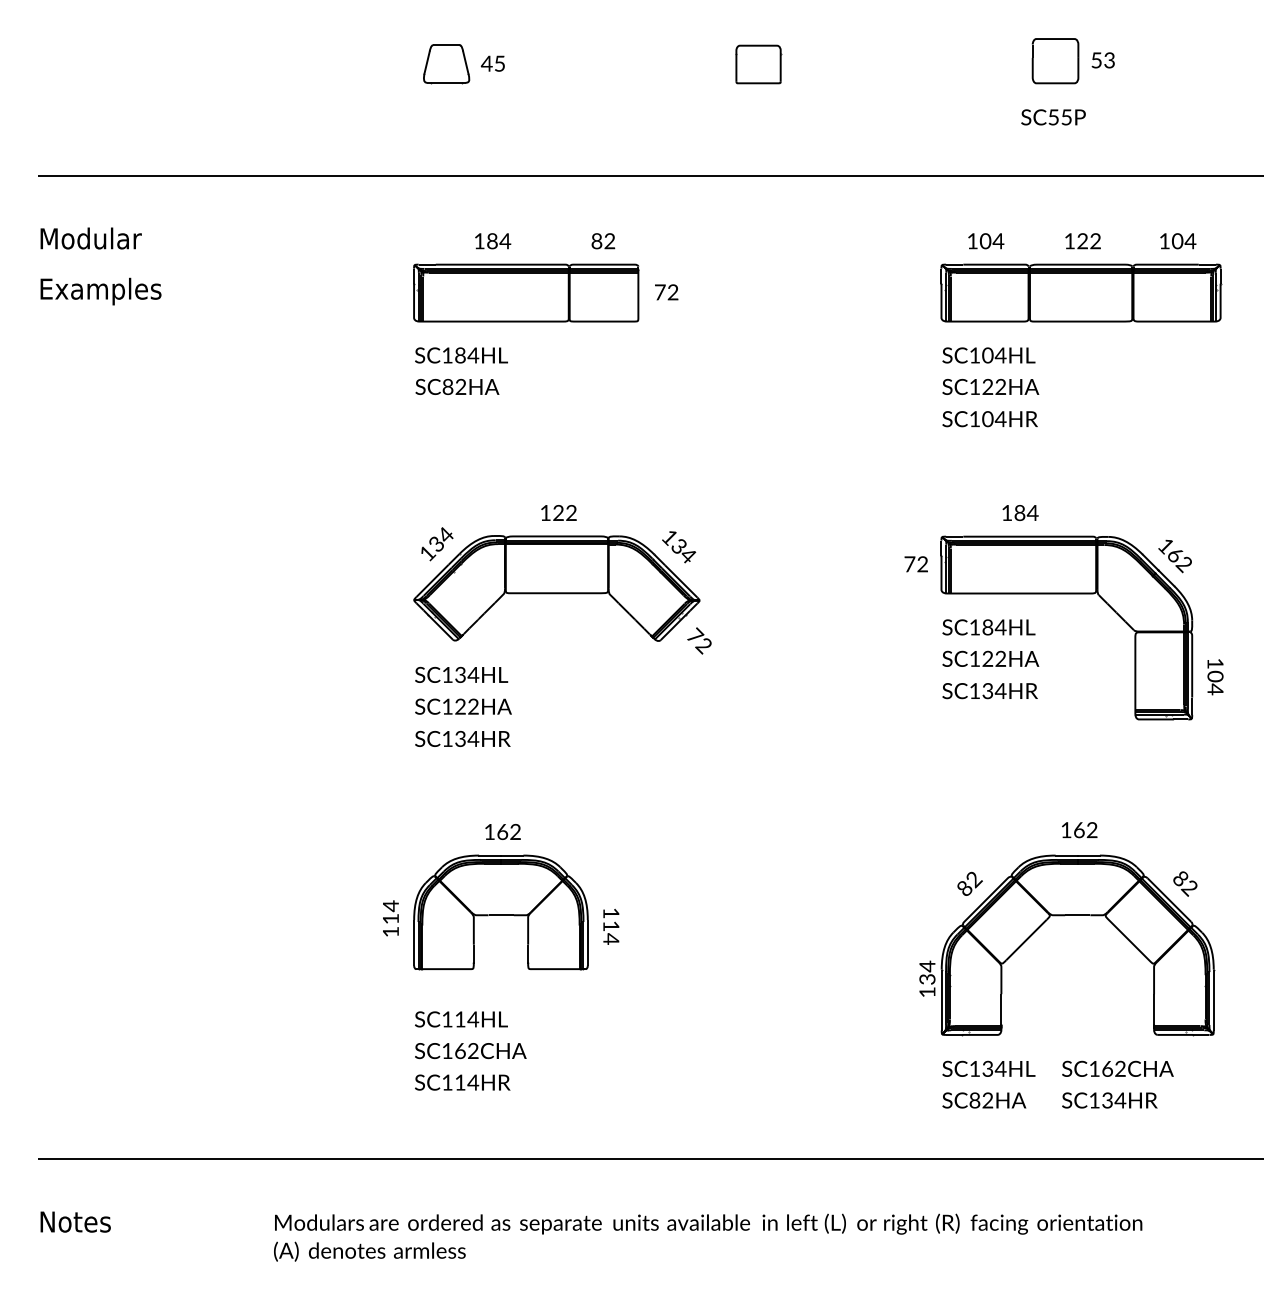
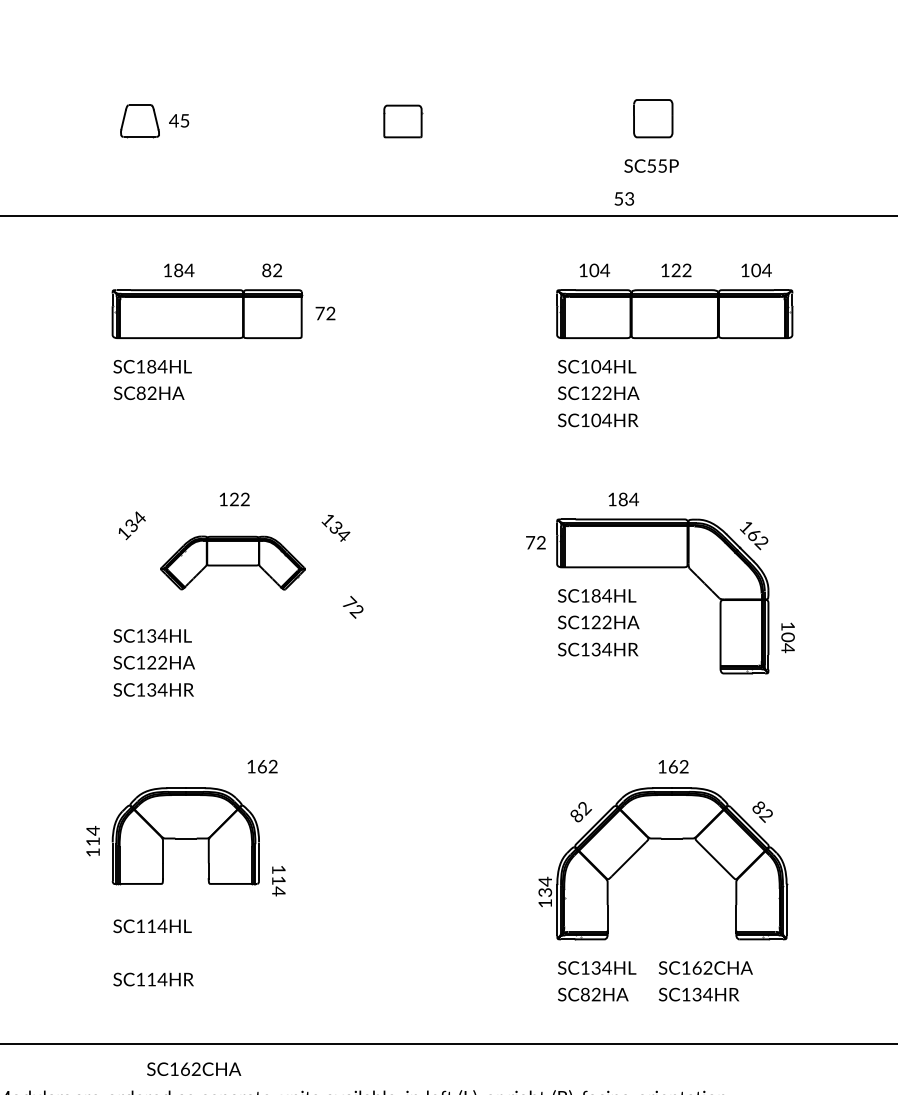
text: (1102, 60) -> (623, 199), moved
part: (556, 588) -> (232, 563), size x0.6
text: (502, 831) -> (262, 766), moved
text: (611, 926) -> (279, 880), moved
text: (470, 1051) -> (193, 1069), moved

